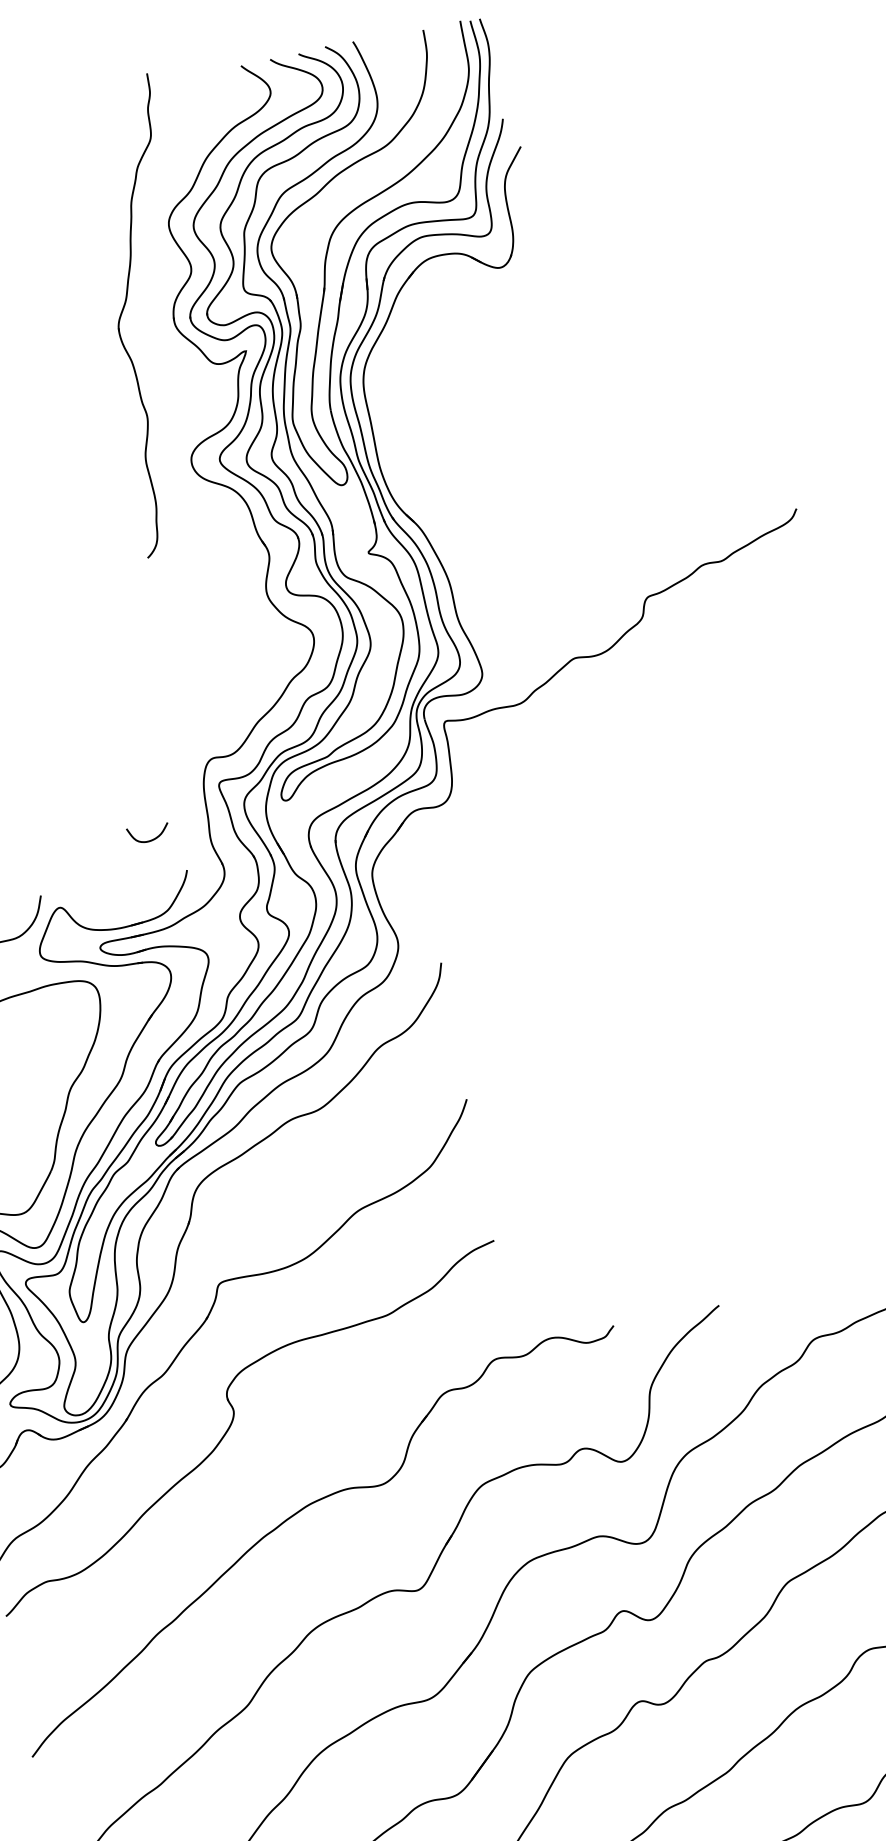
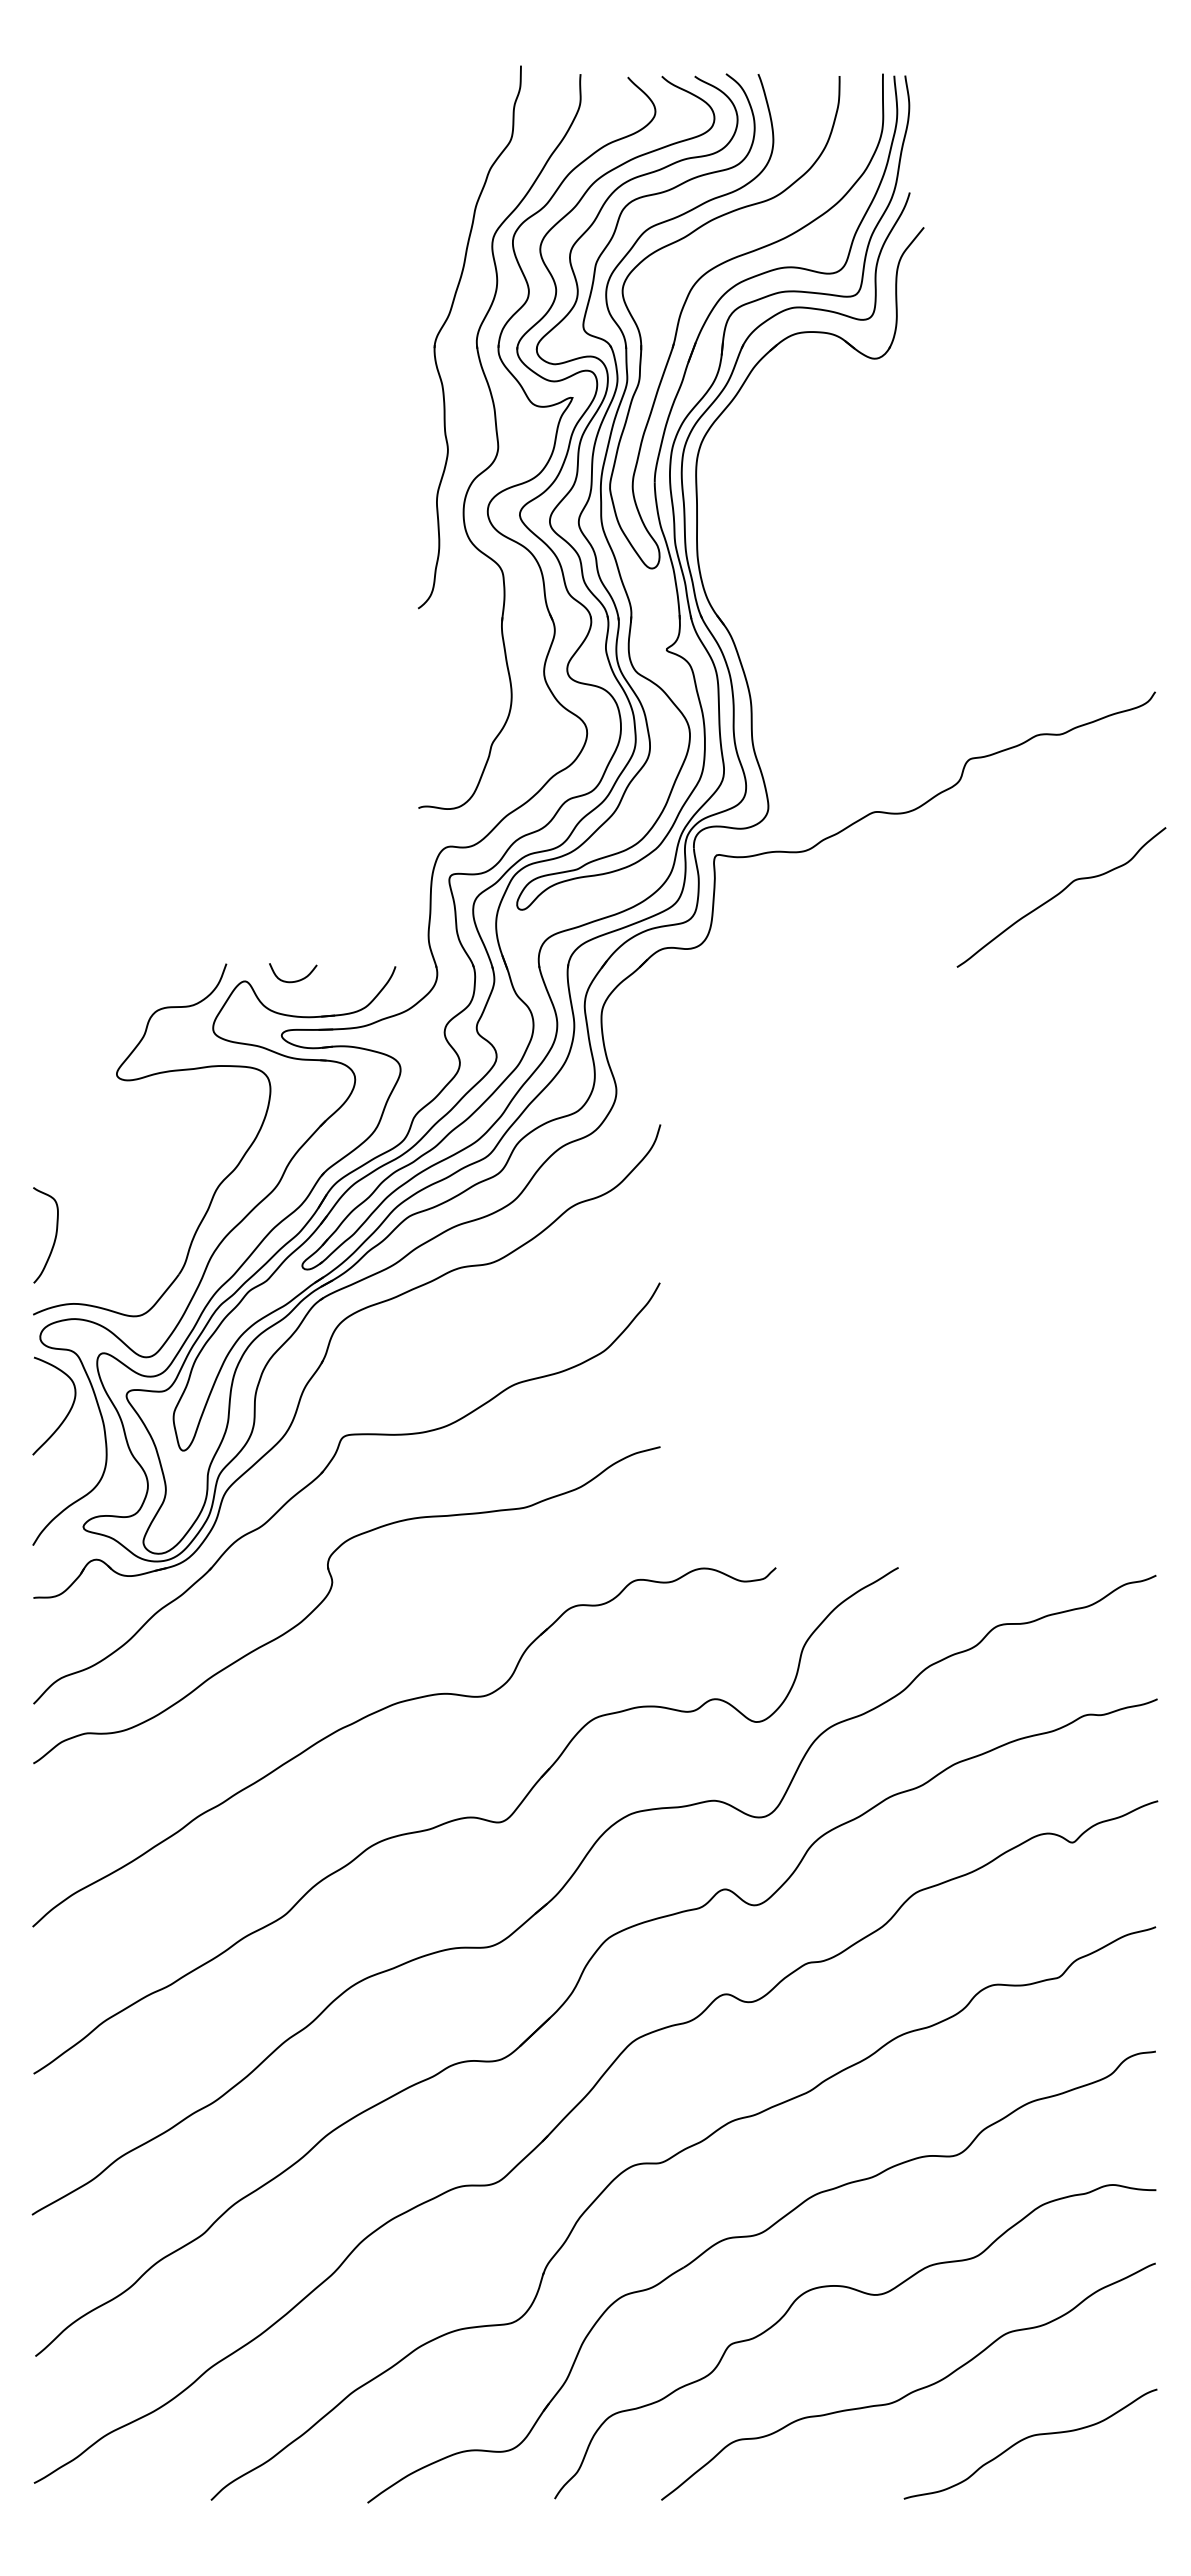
part: (190, 400) -> (499, 441), added
curve: (747, 699) -> (1059, 894), added
curve: (150, 839) -> (294, 980), moved

